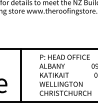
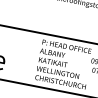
line: (21, 74) -> (20, 55), removed

